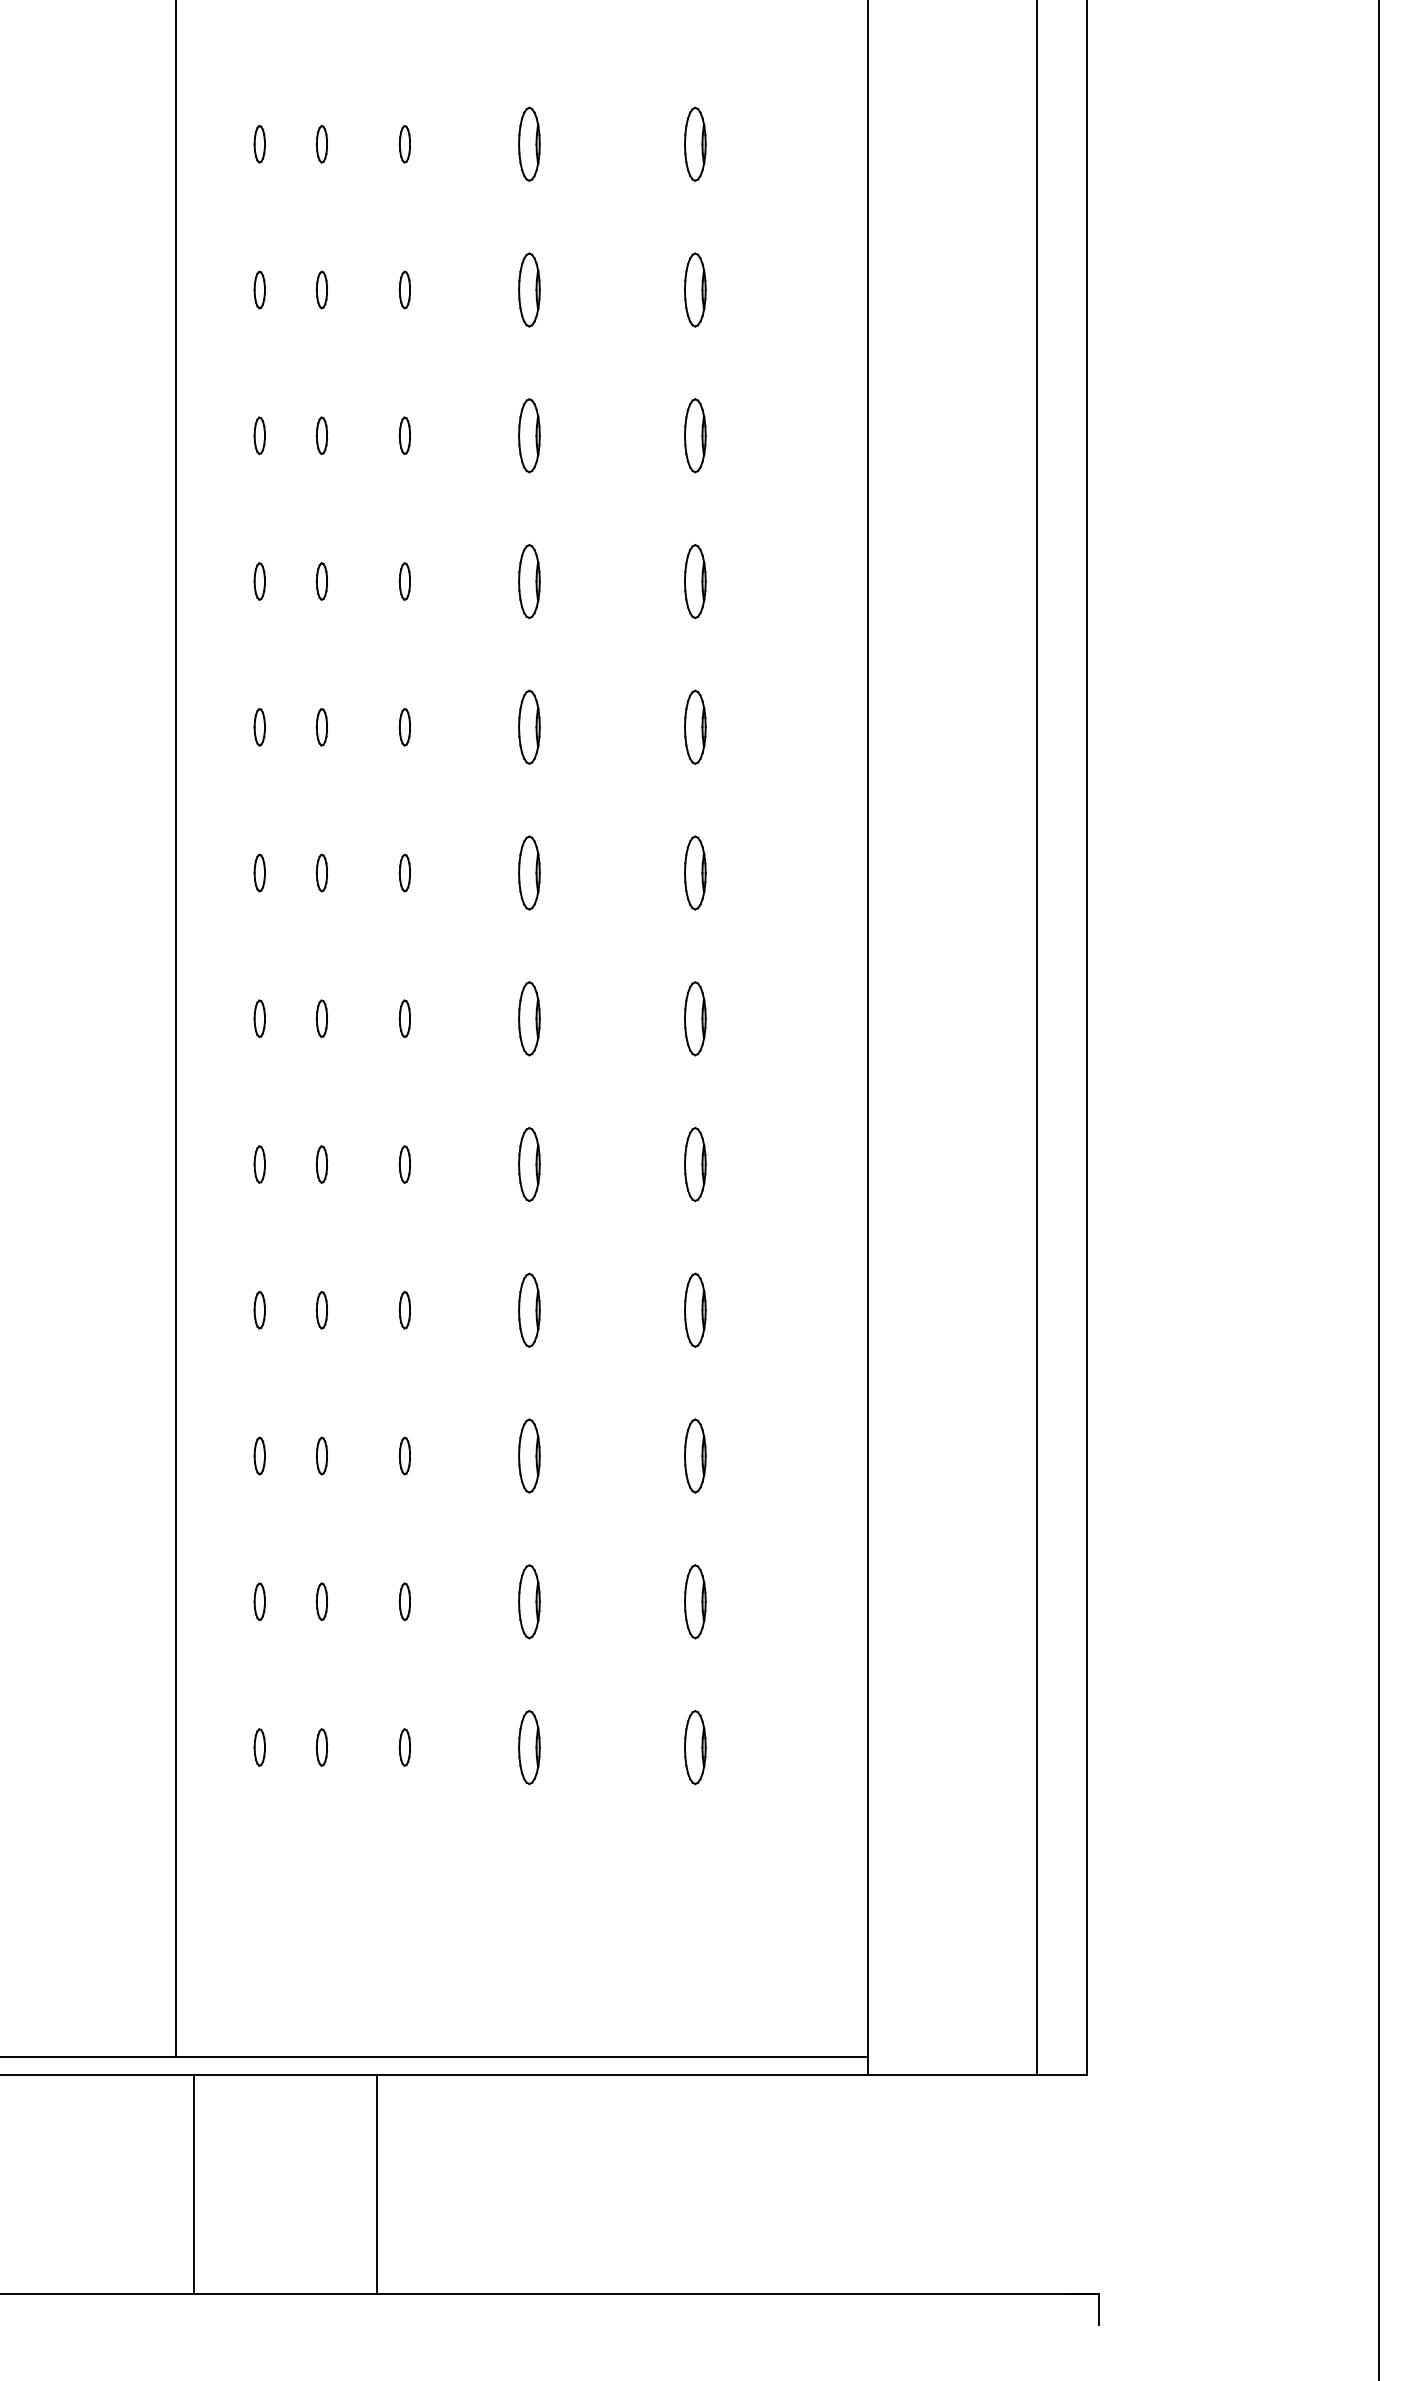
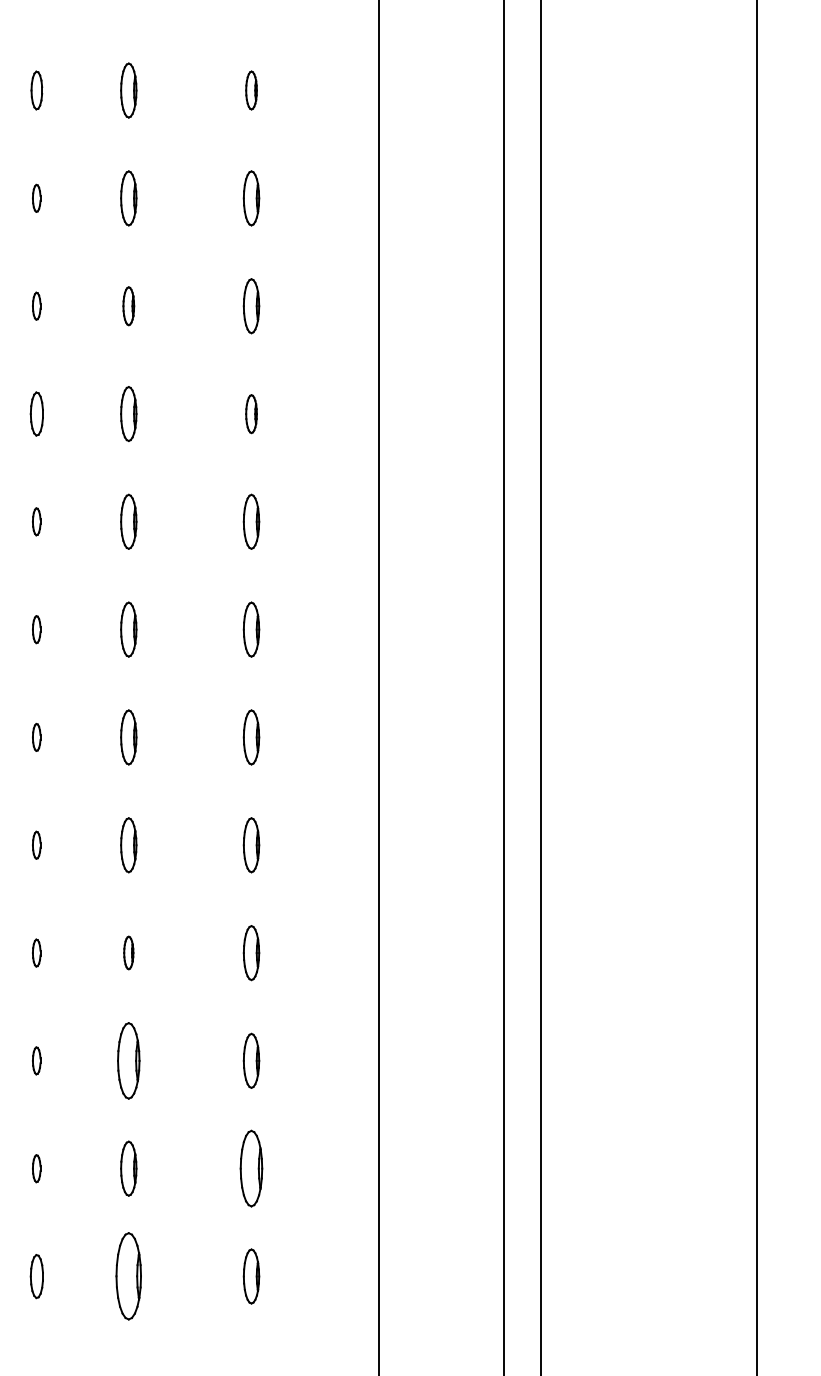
part: (695, 143) -> (251, 90), size x0.7
part: (404, 144) -> (36, 90), size x1.4
part: (529, 435) -> (128, 305), size x0.7
part: (404, 581) -> (36, 413), size x1.6
part: (695, 581) -> (251, 413), size x0.7
part: (529, 1309) -> (128, 952), size x0.6
part: (529, 1455) -> (128, 1060), size x1.4
part: (695, 1601) -> (251, 1168), size x1.4
part: (404, 1747) -> (36, 1276), size x1.6
part: (529, 1747) -> (128, 1276), size x1.6

